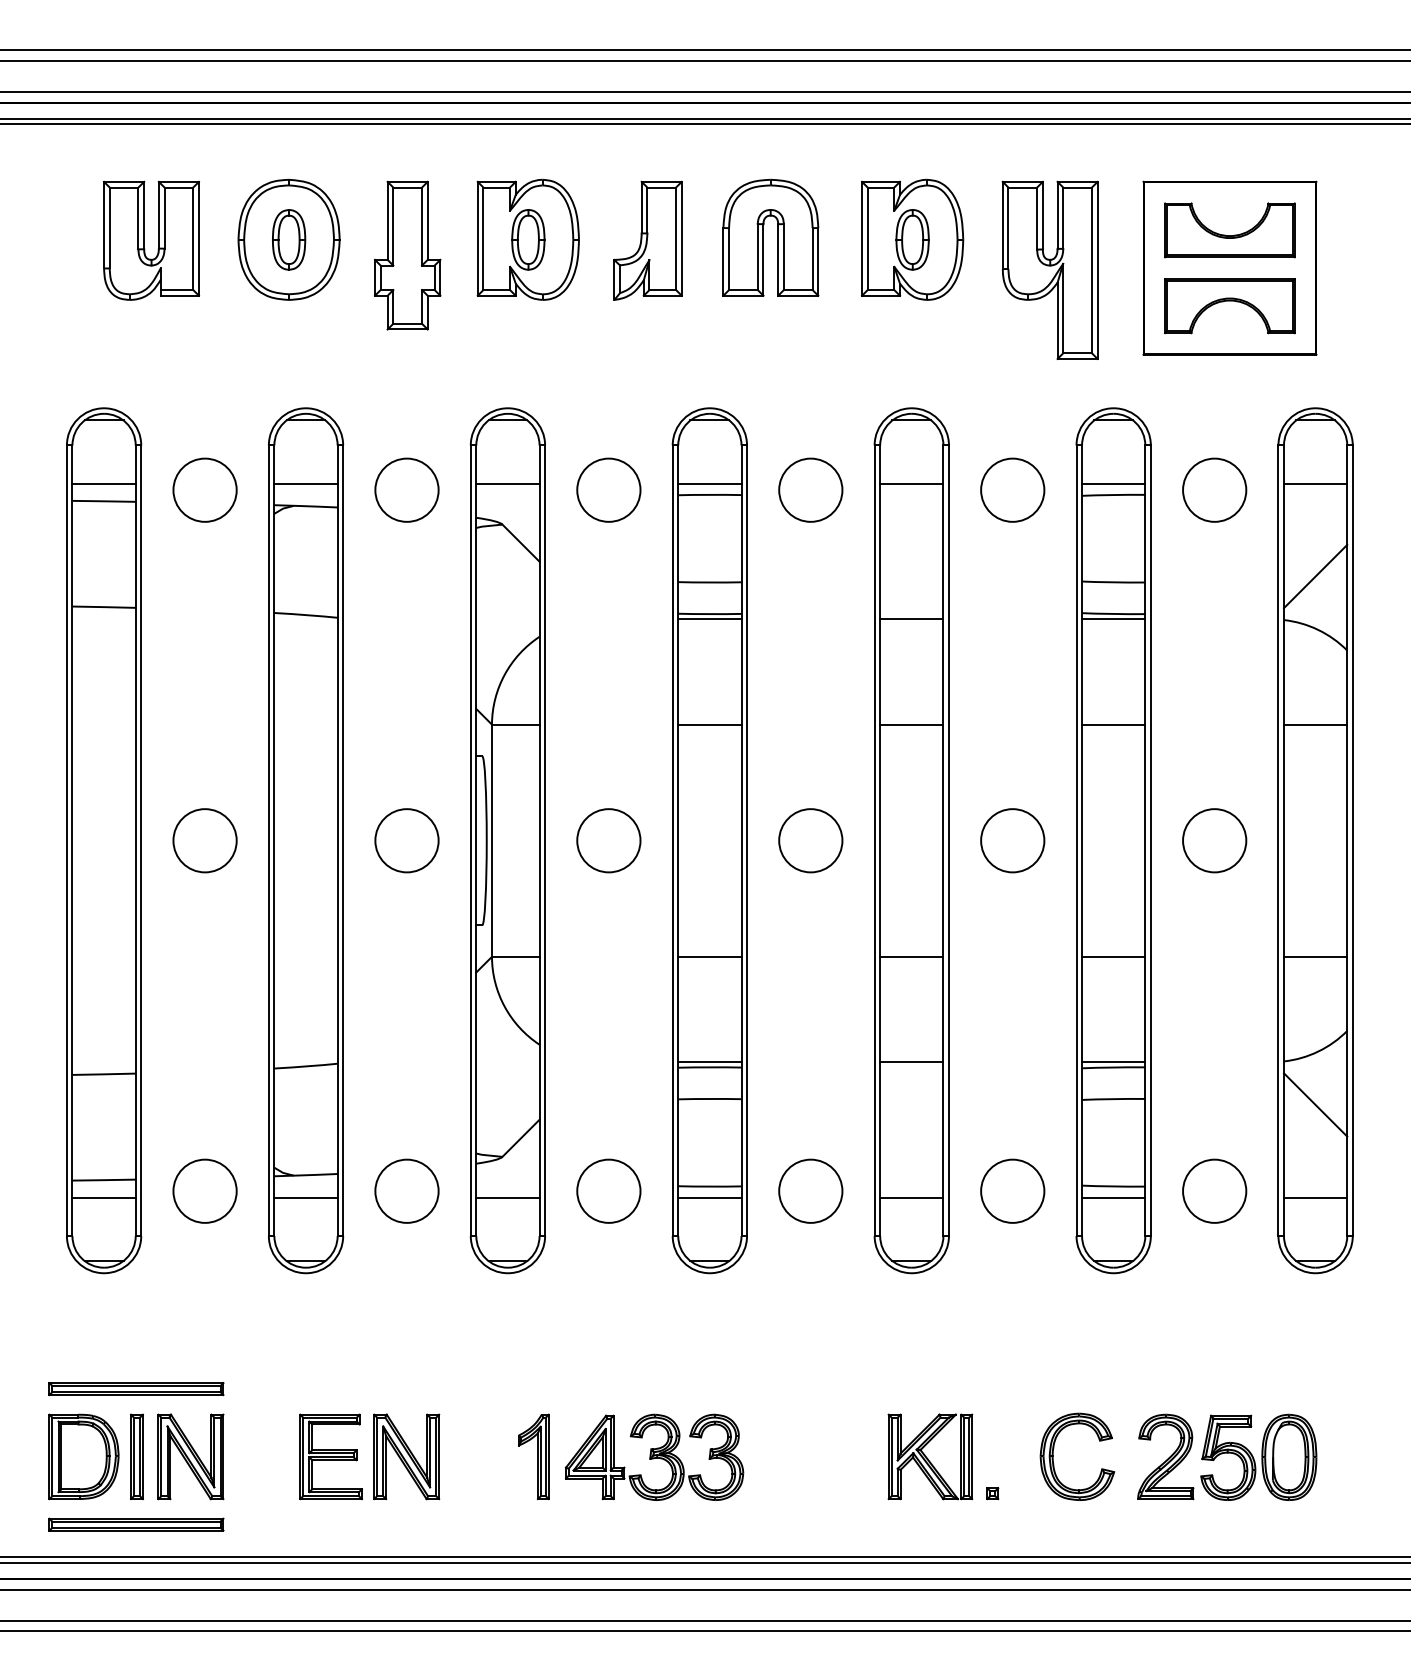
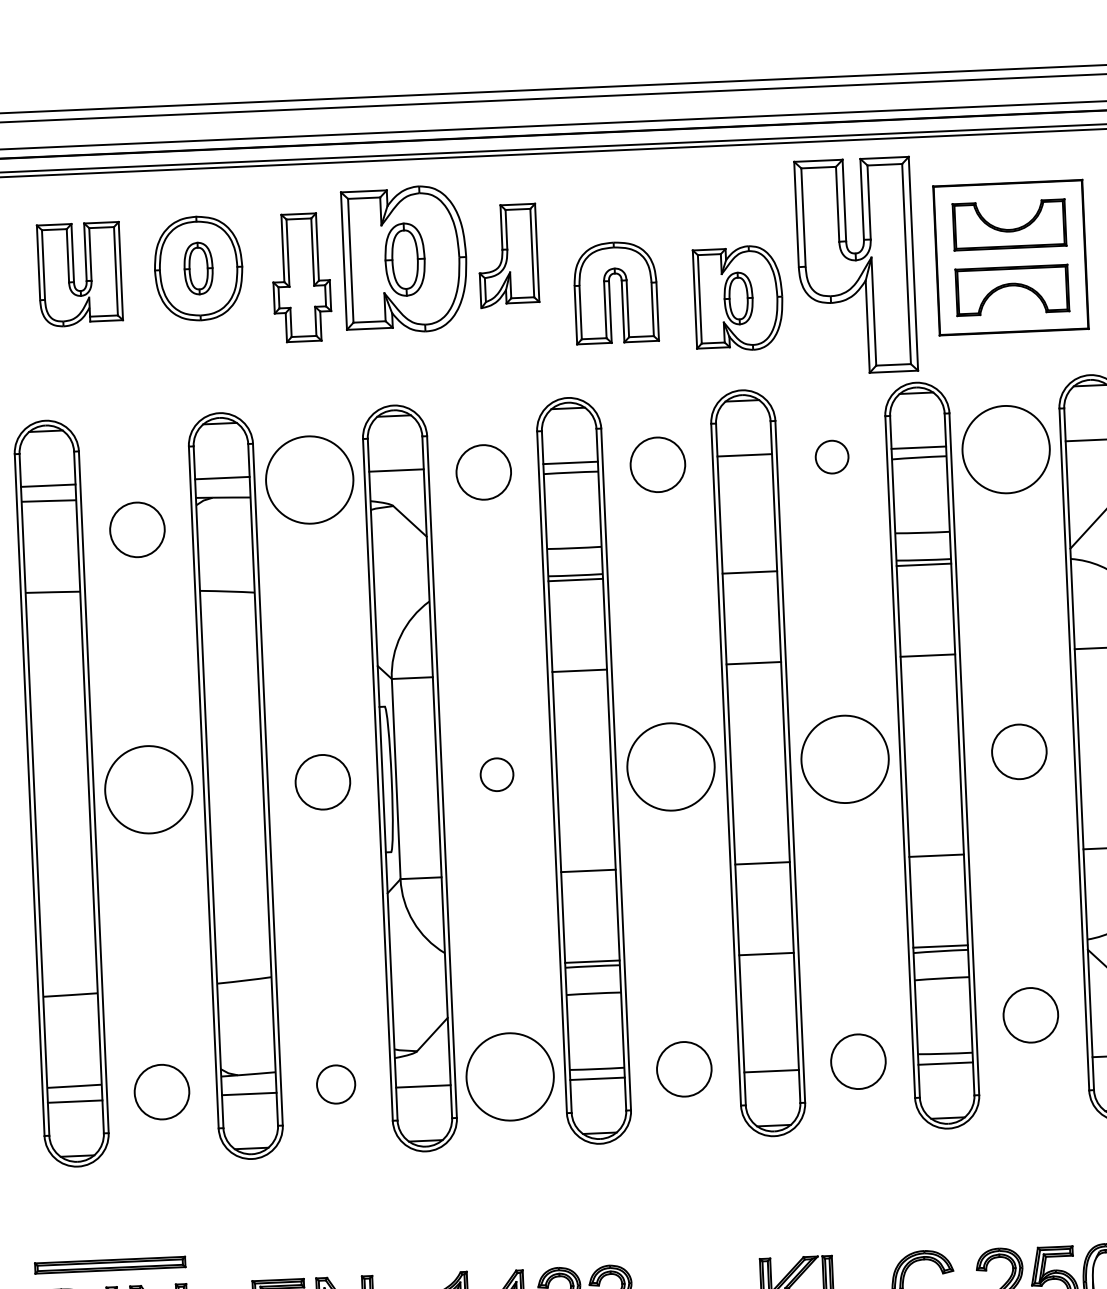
part: (763, 237) -> (609, 292), moved
part: (527, 239) -> (404, 259), size x1.4
part: (912, 239) -> (738, 298), moved
part: (1049, 270) -> (855, 266), size x1.4
circle: (204, 489) -> (136, 529), moved
circle: (406, 489) -> (309, 479), size x1.6
circle: (1012, 489) -> (831, 456), size x0.6
circle: (1214, 489) -> (1005, 448), size x1.6
circle: (204, 840) -> (148, 789), size x1.6
circle: (608, 840) -> (496, 774), size x0.6
circle: (810, 840) -> (670, 766), size x1.6
circle: (1012, 840) -> (845, 759), size x1.6
circle: (406, 1190) -> (335, 1083), size x0.7
circle: (608, 1190) -> (509, 1076), size x1.6
circle: (1214, 1190) -> (1030, 1014), moved

